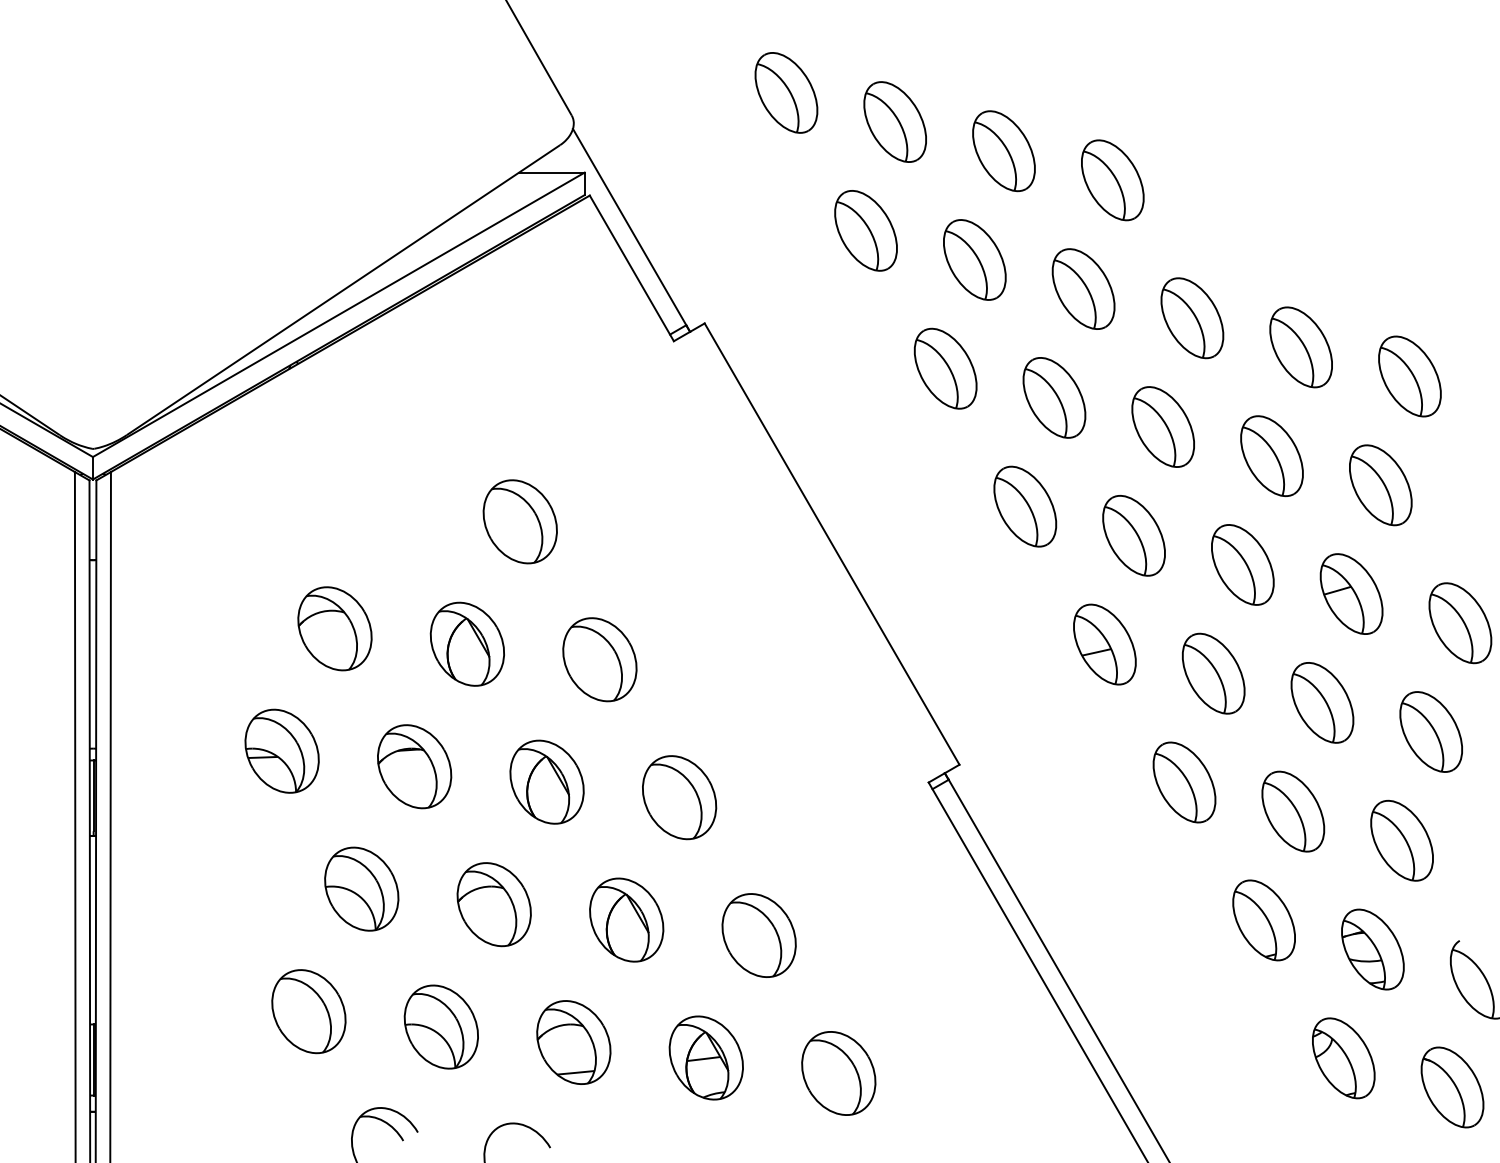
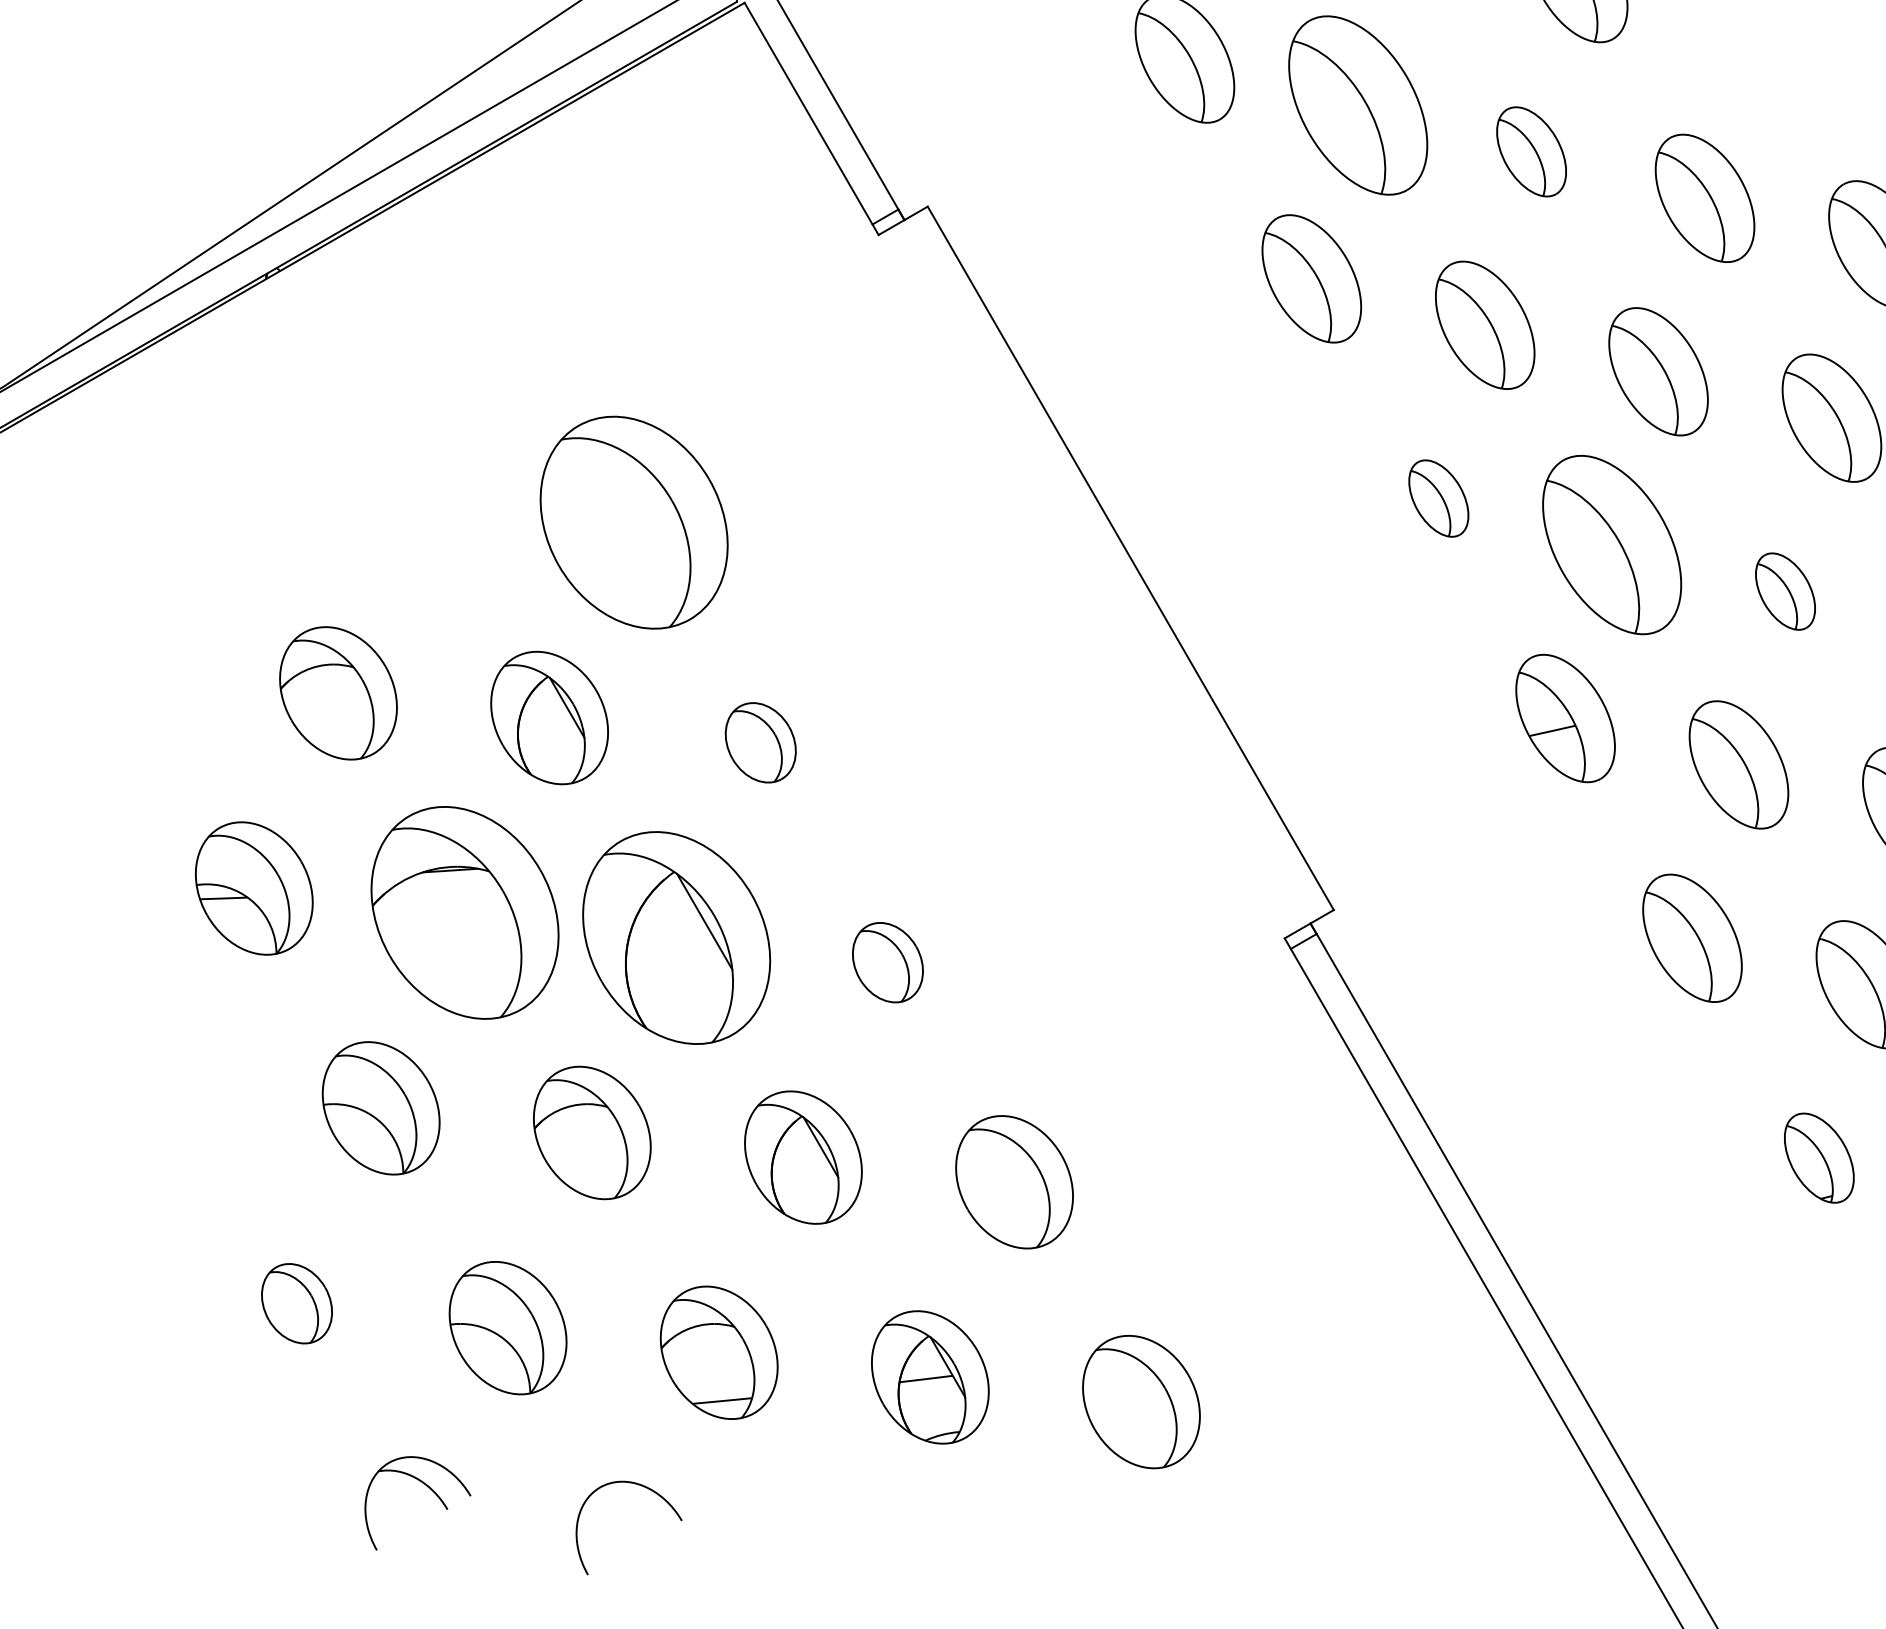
part: (974, 259) -> (1357, 104), size x1.4
part: (1083, 288) -> (1531, 150), size x0.7
part: (1025, 506) -> (1439, 498), size x0.6
part: (519, 521) -> (632, 522), size x1.6
part: (1133, 535) -> (1611, 544), size x1.4
part: (1242, 564) -> (1784, 590), size x0.6
part: (599, 659) -> (760, 742), size x0.6
part: (414, 766) -> (465, 912), size x1.6
part: (546, 781) -> (675, 936), size x1.6
part: (679, 797) -> (887, 962), size x0.6
part: (1263, 920) -> (1818, 1158), size x0.7
part: (308, 1011) -> (296, 1303), size x0.6

